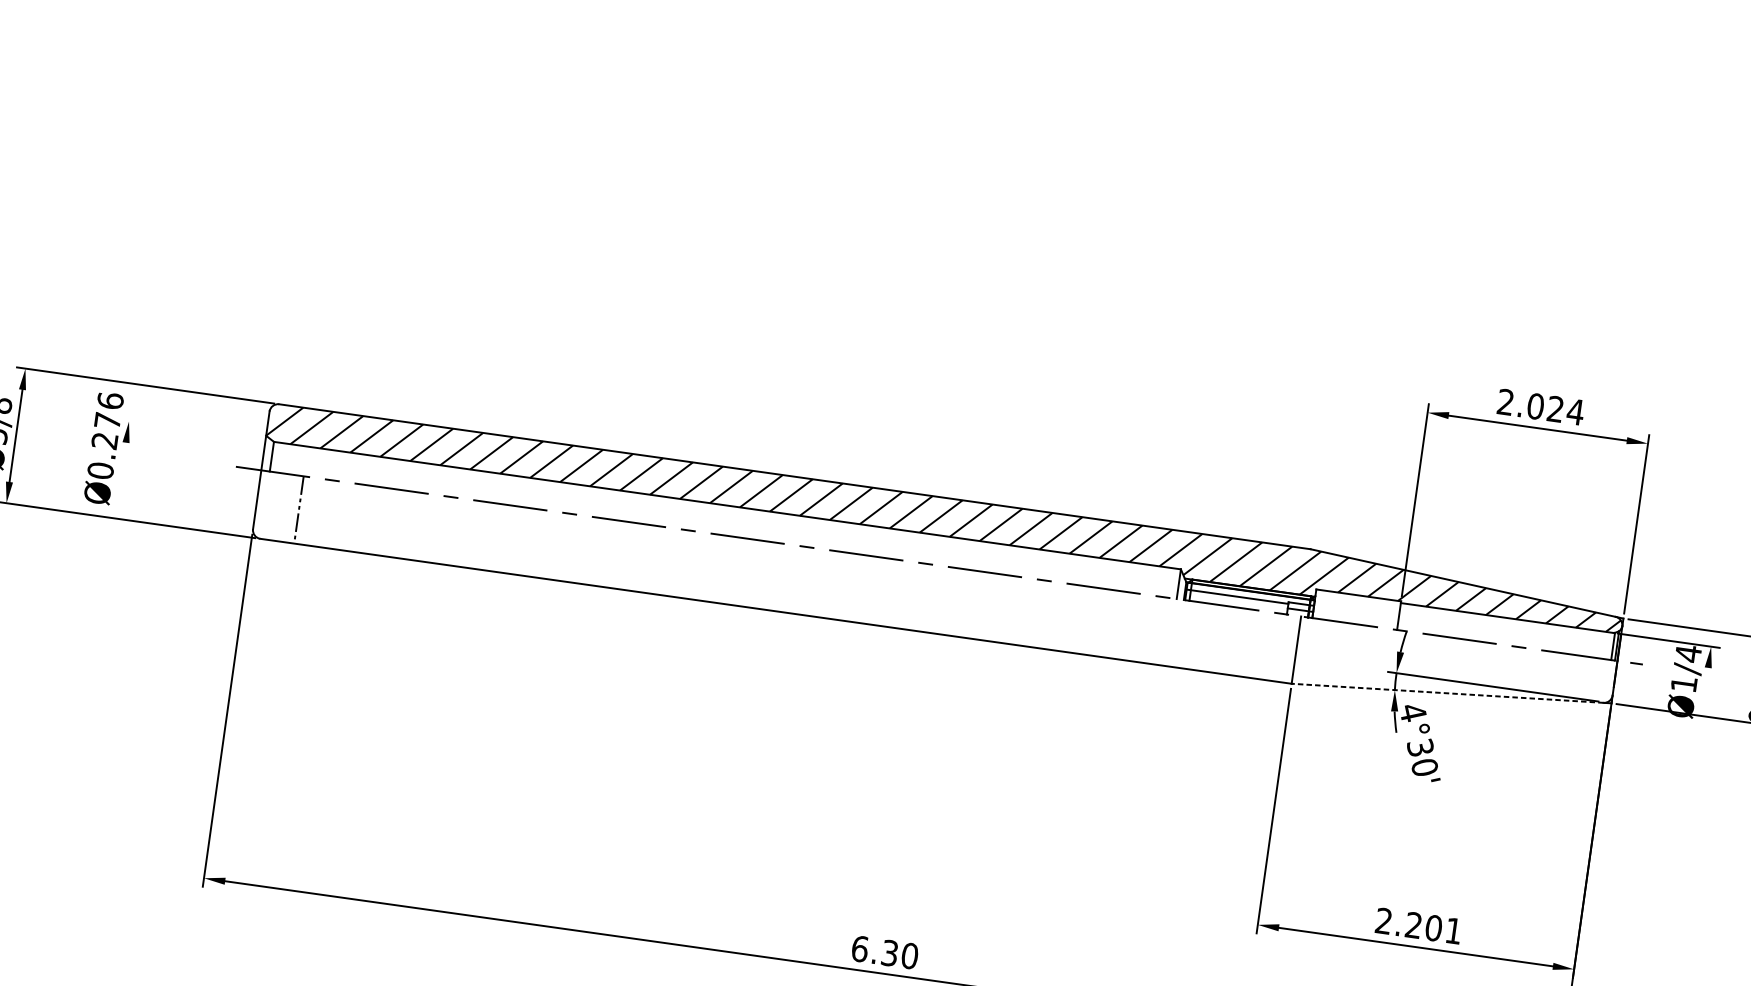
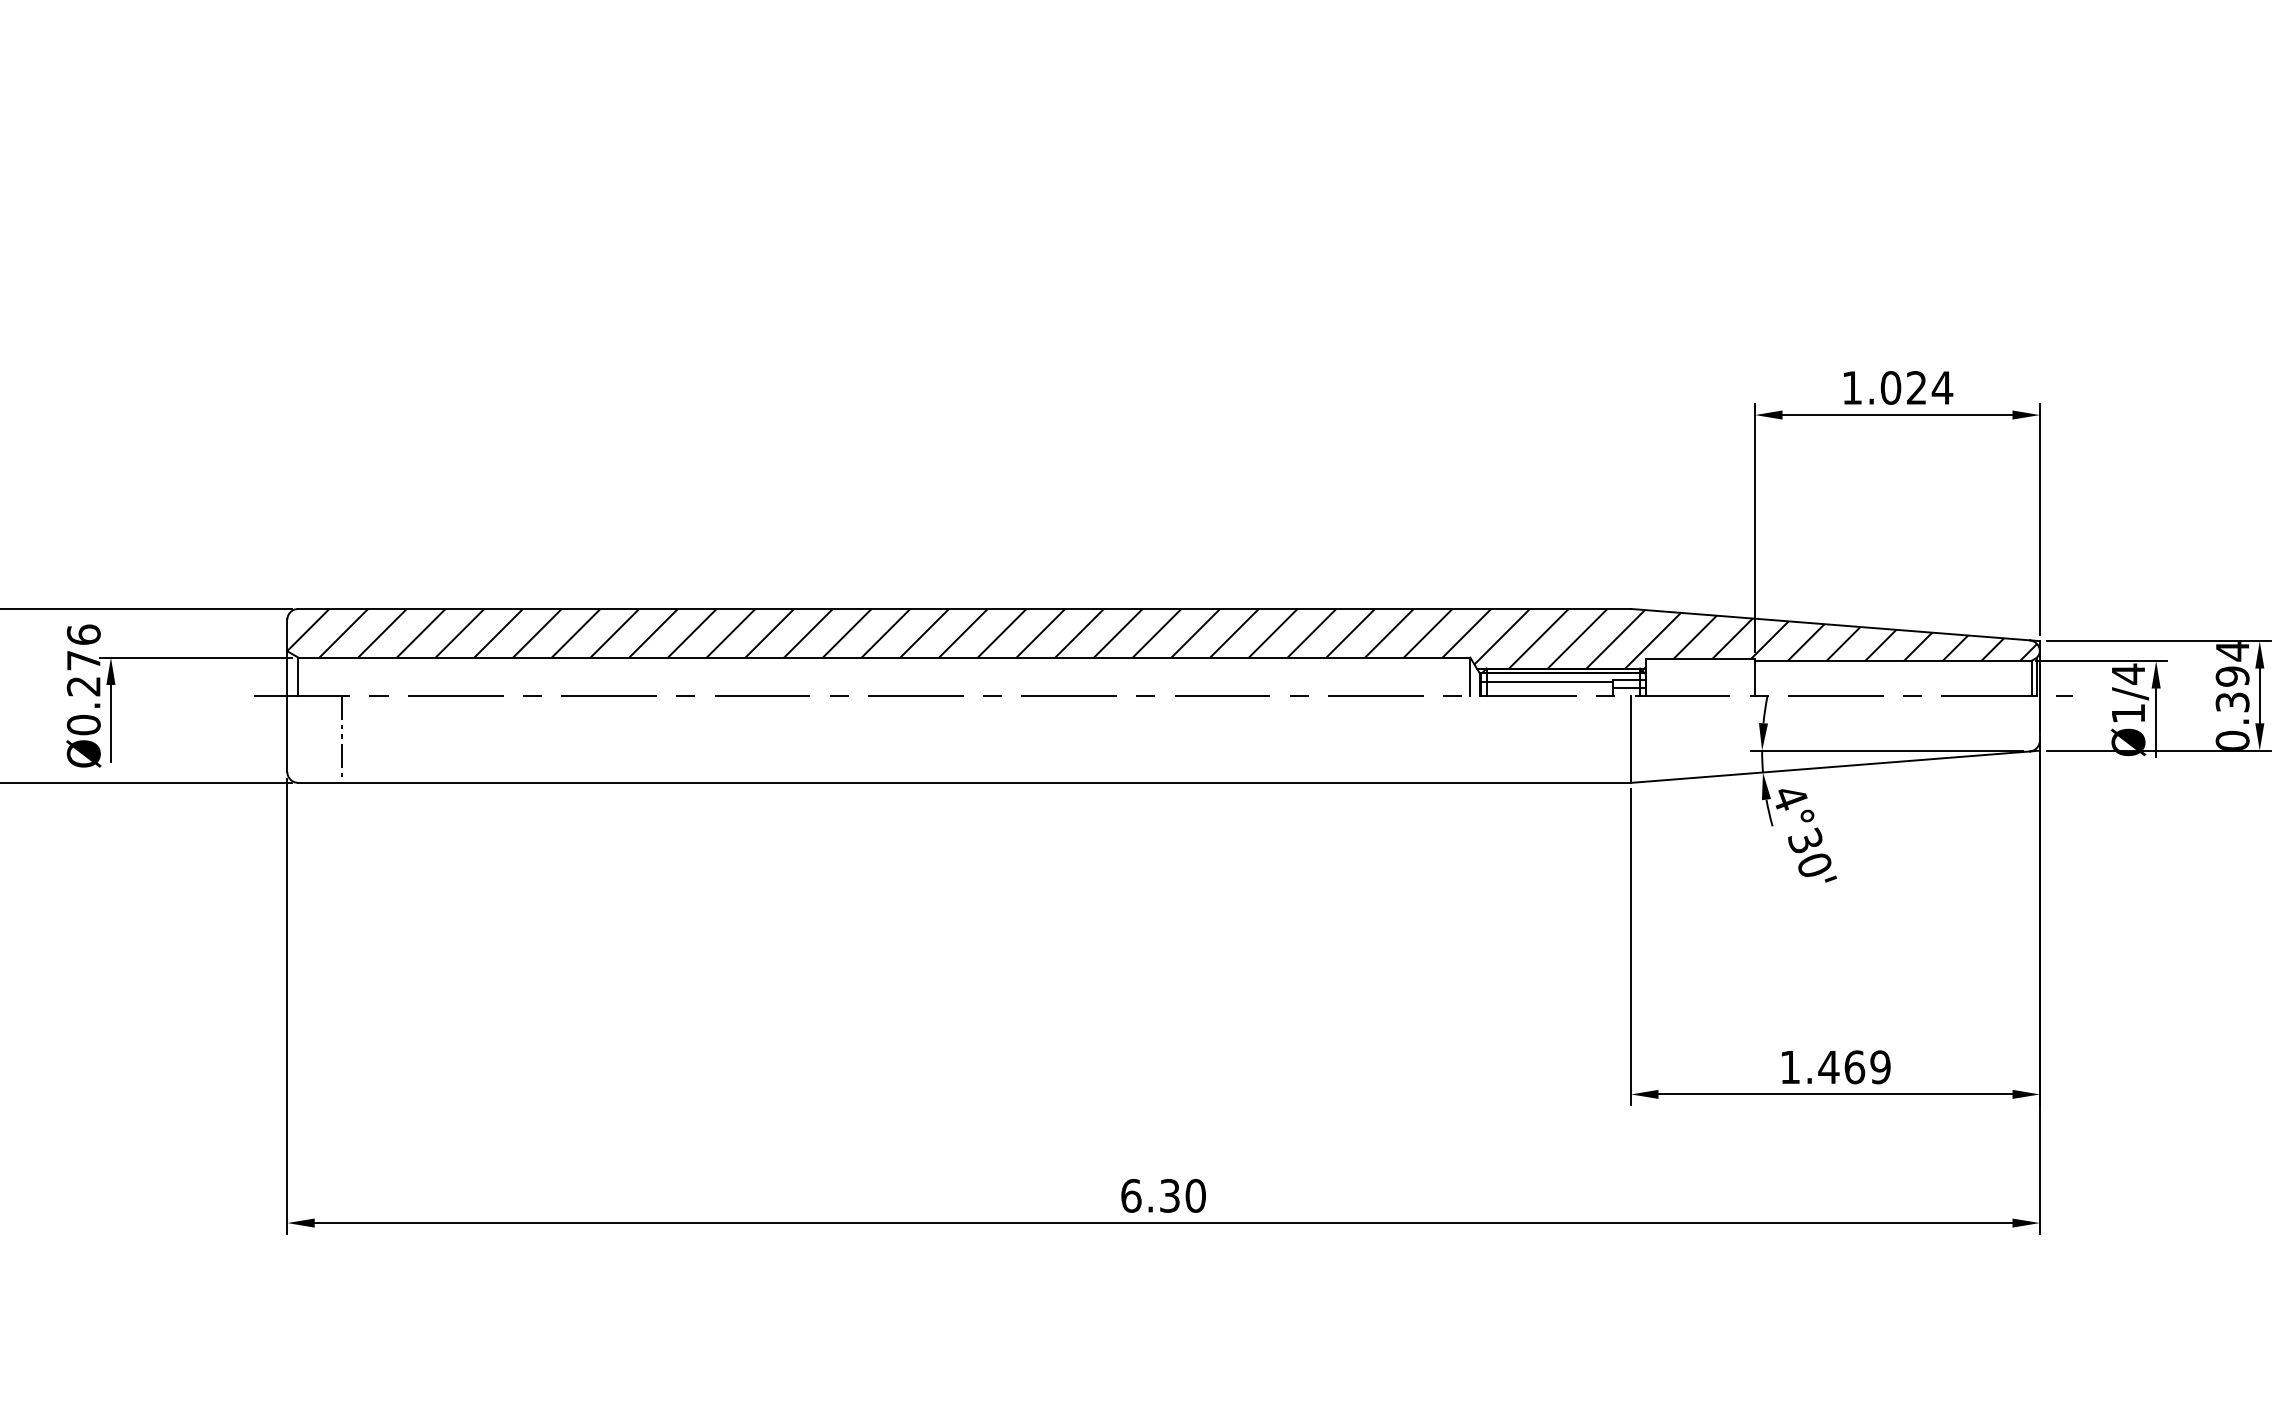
text: (1505, 401) -> (1851, 387), 2.024 -> 1.024
line: (194, 430) -> (195, 657), added
line: (121, 471) -> (110, 722), added
line: (1447, 693) -> (1830, 767), dashed -> solid
line: (1704, 694) -> (2156, 722), added
text: (1418, 926) -> (1835, 1067), 2.201 -> 1.469

